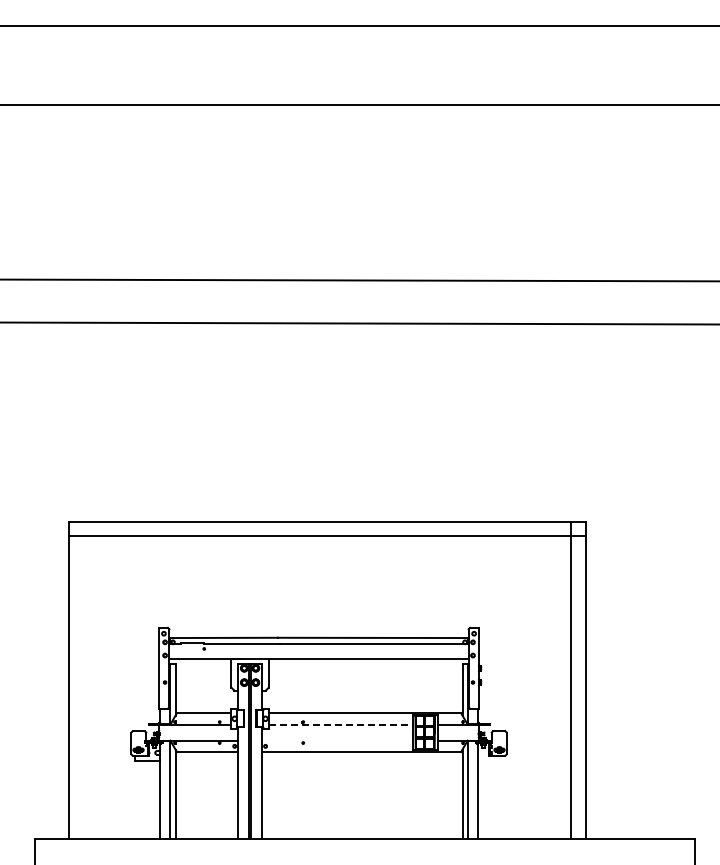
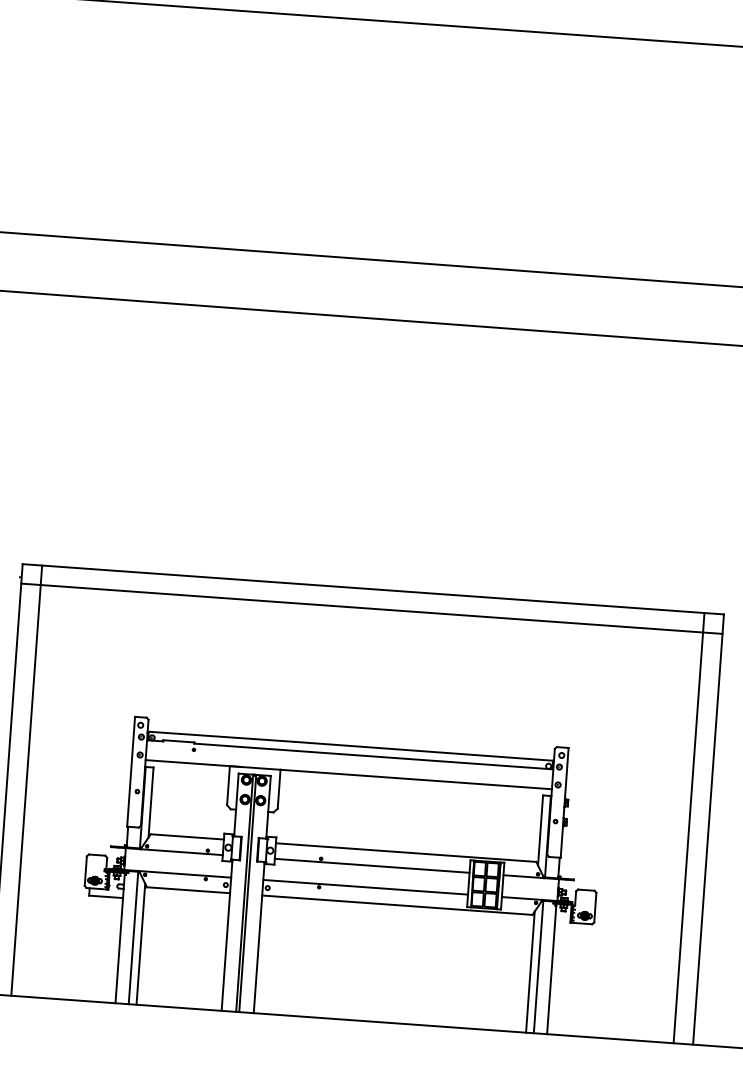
line: (83, 679) -> (27, 779), added
line: (340, 724) -> (371, 865), dashed -> solid
line: (336, 740) -> (364, 887), added

